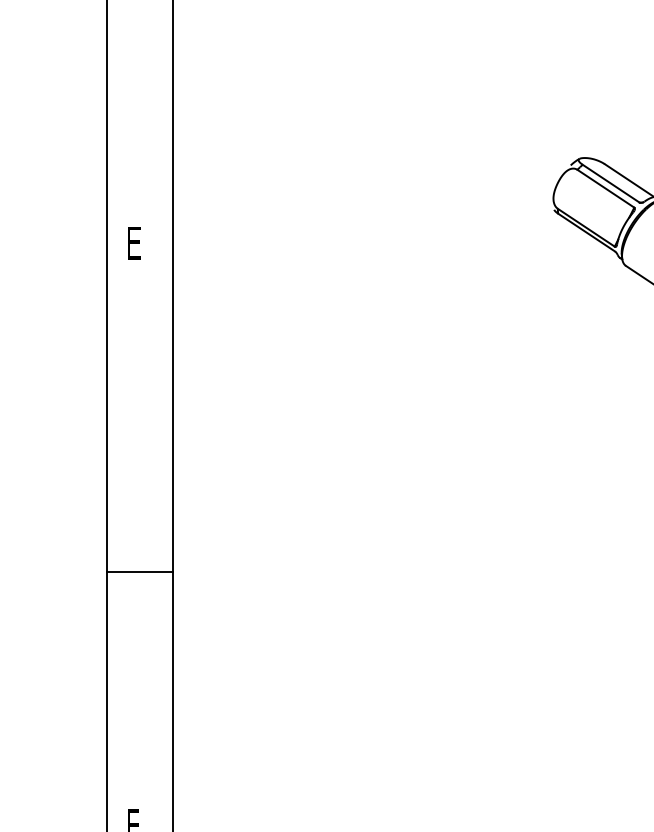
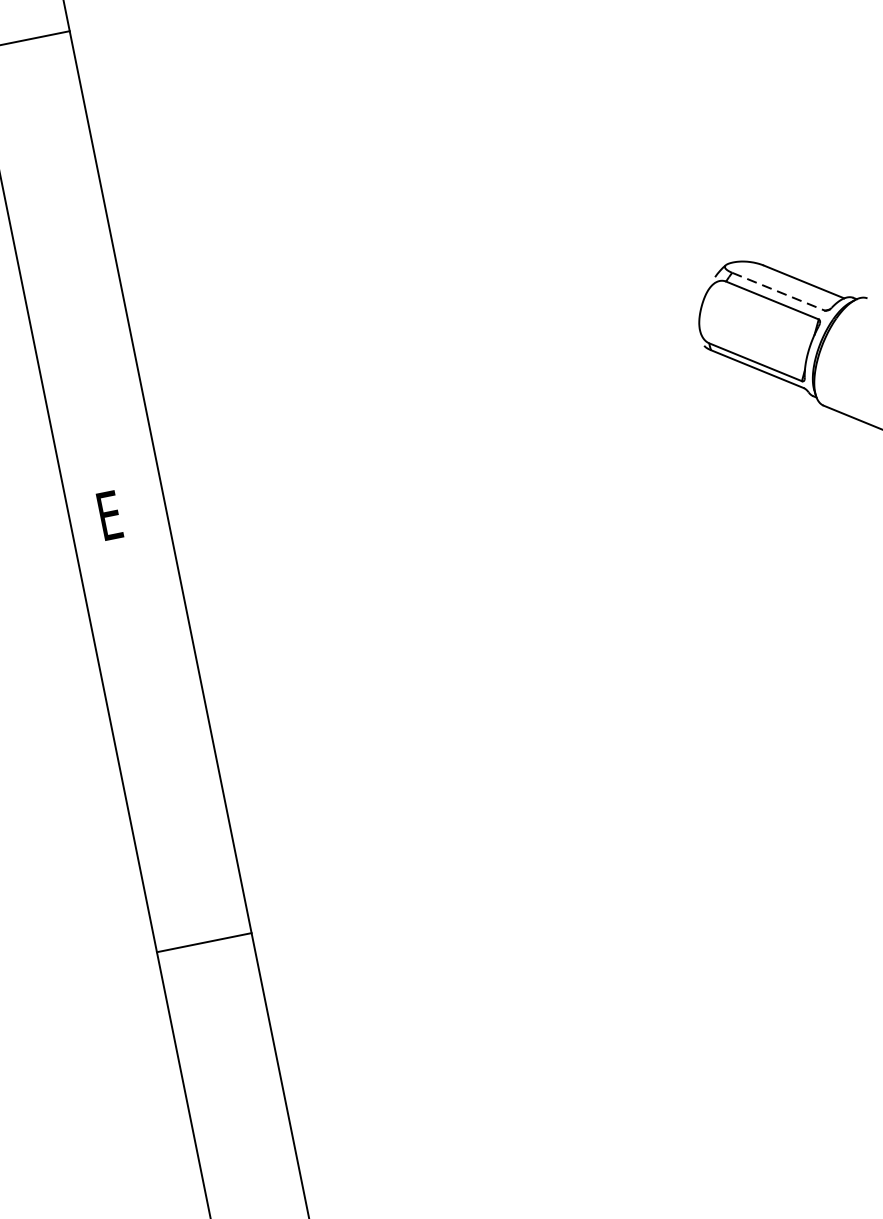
line: (611, 183) -> (778, 291), solid -> dashed
line: (139, 572) -> (204, 942), moved

